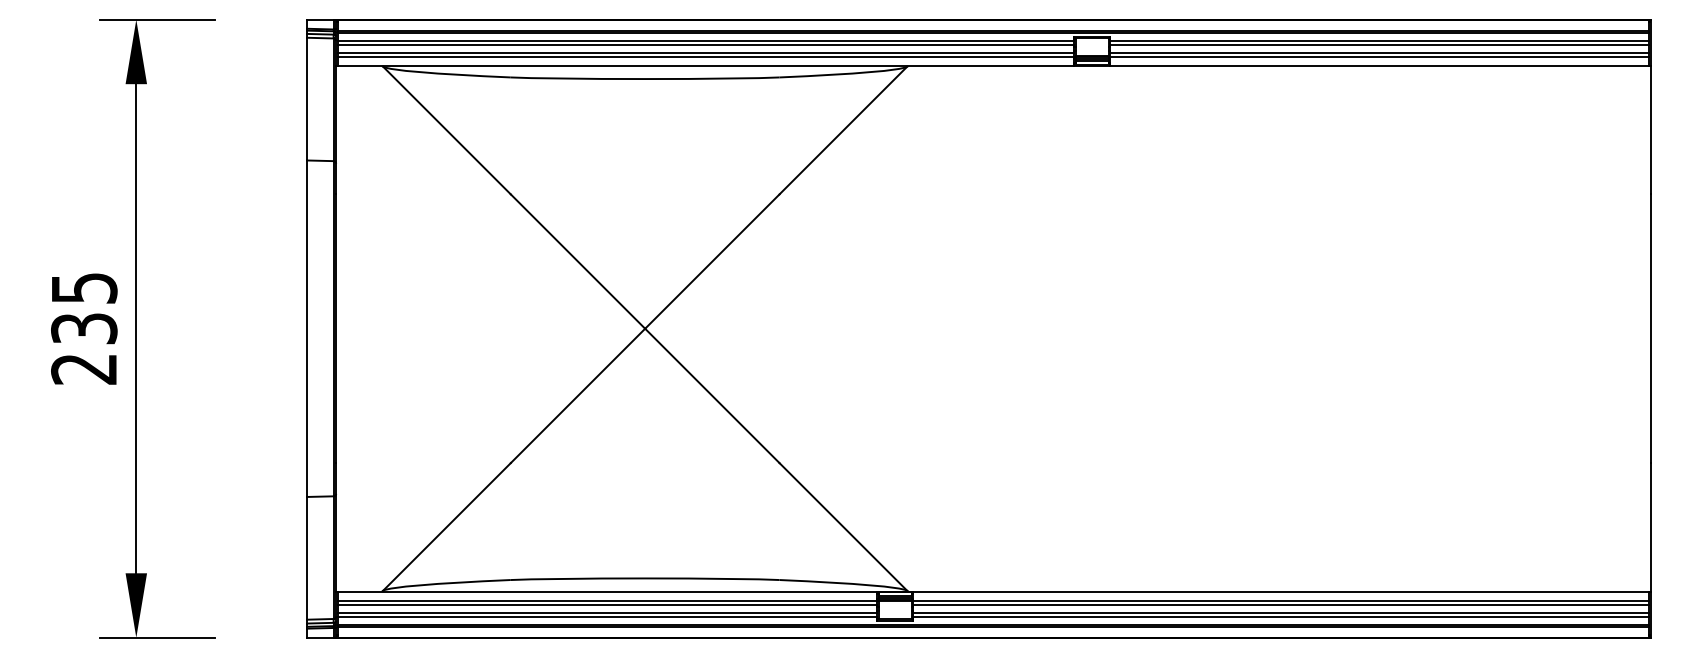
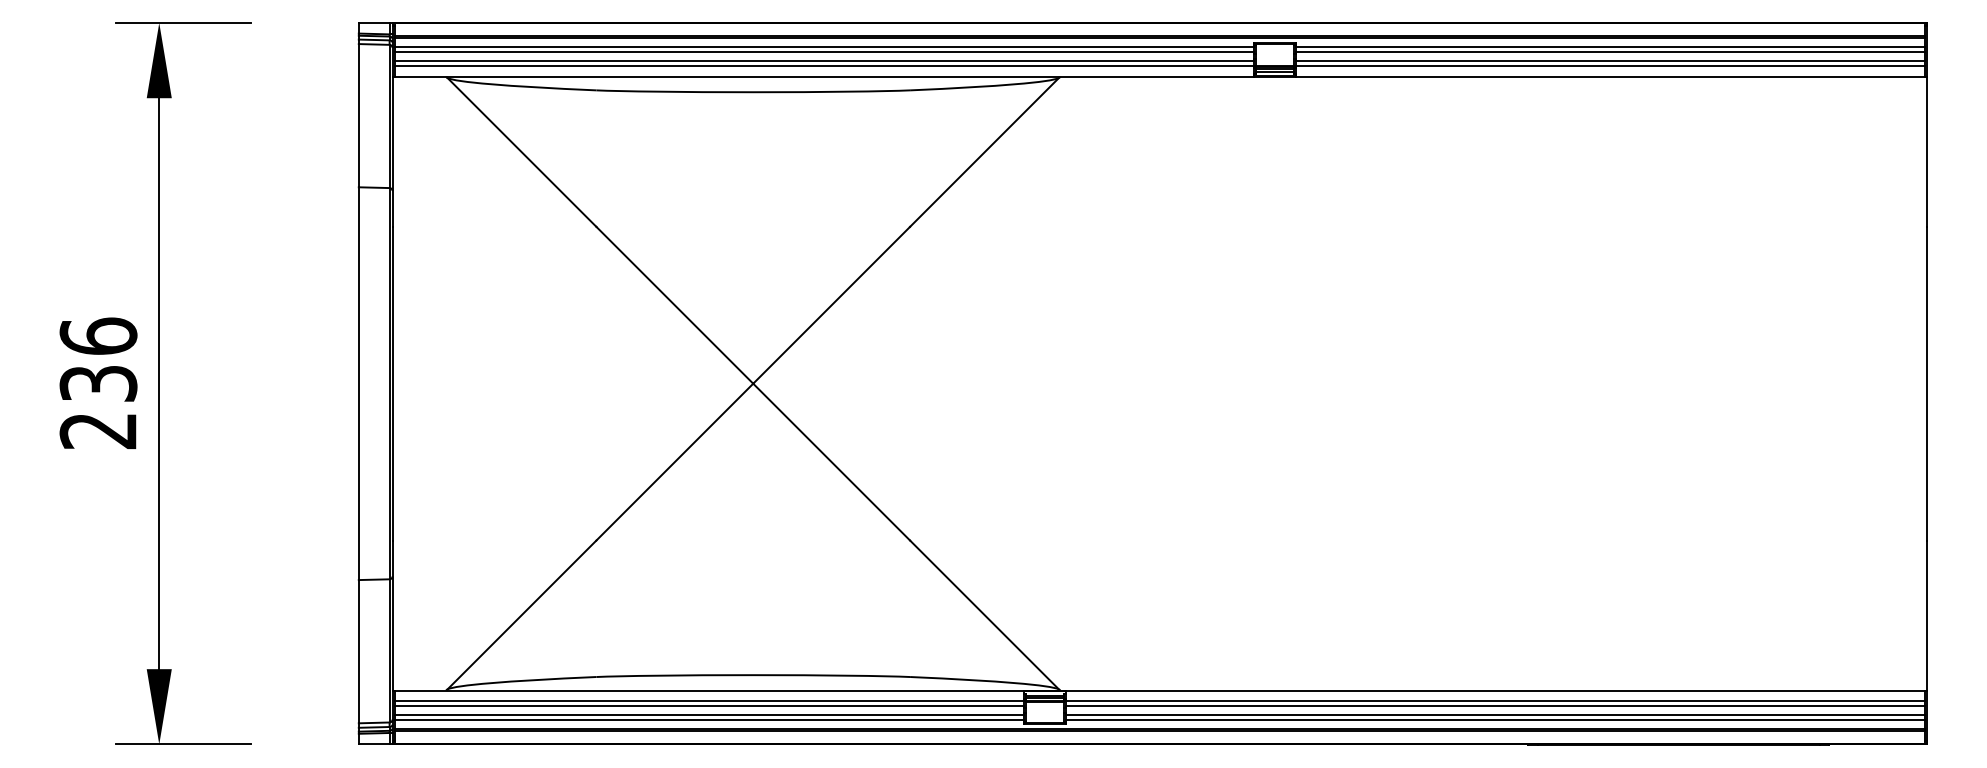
text: (84, 287) -> (98, 335), 235 -> 236

